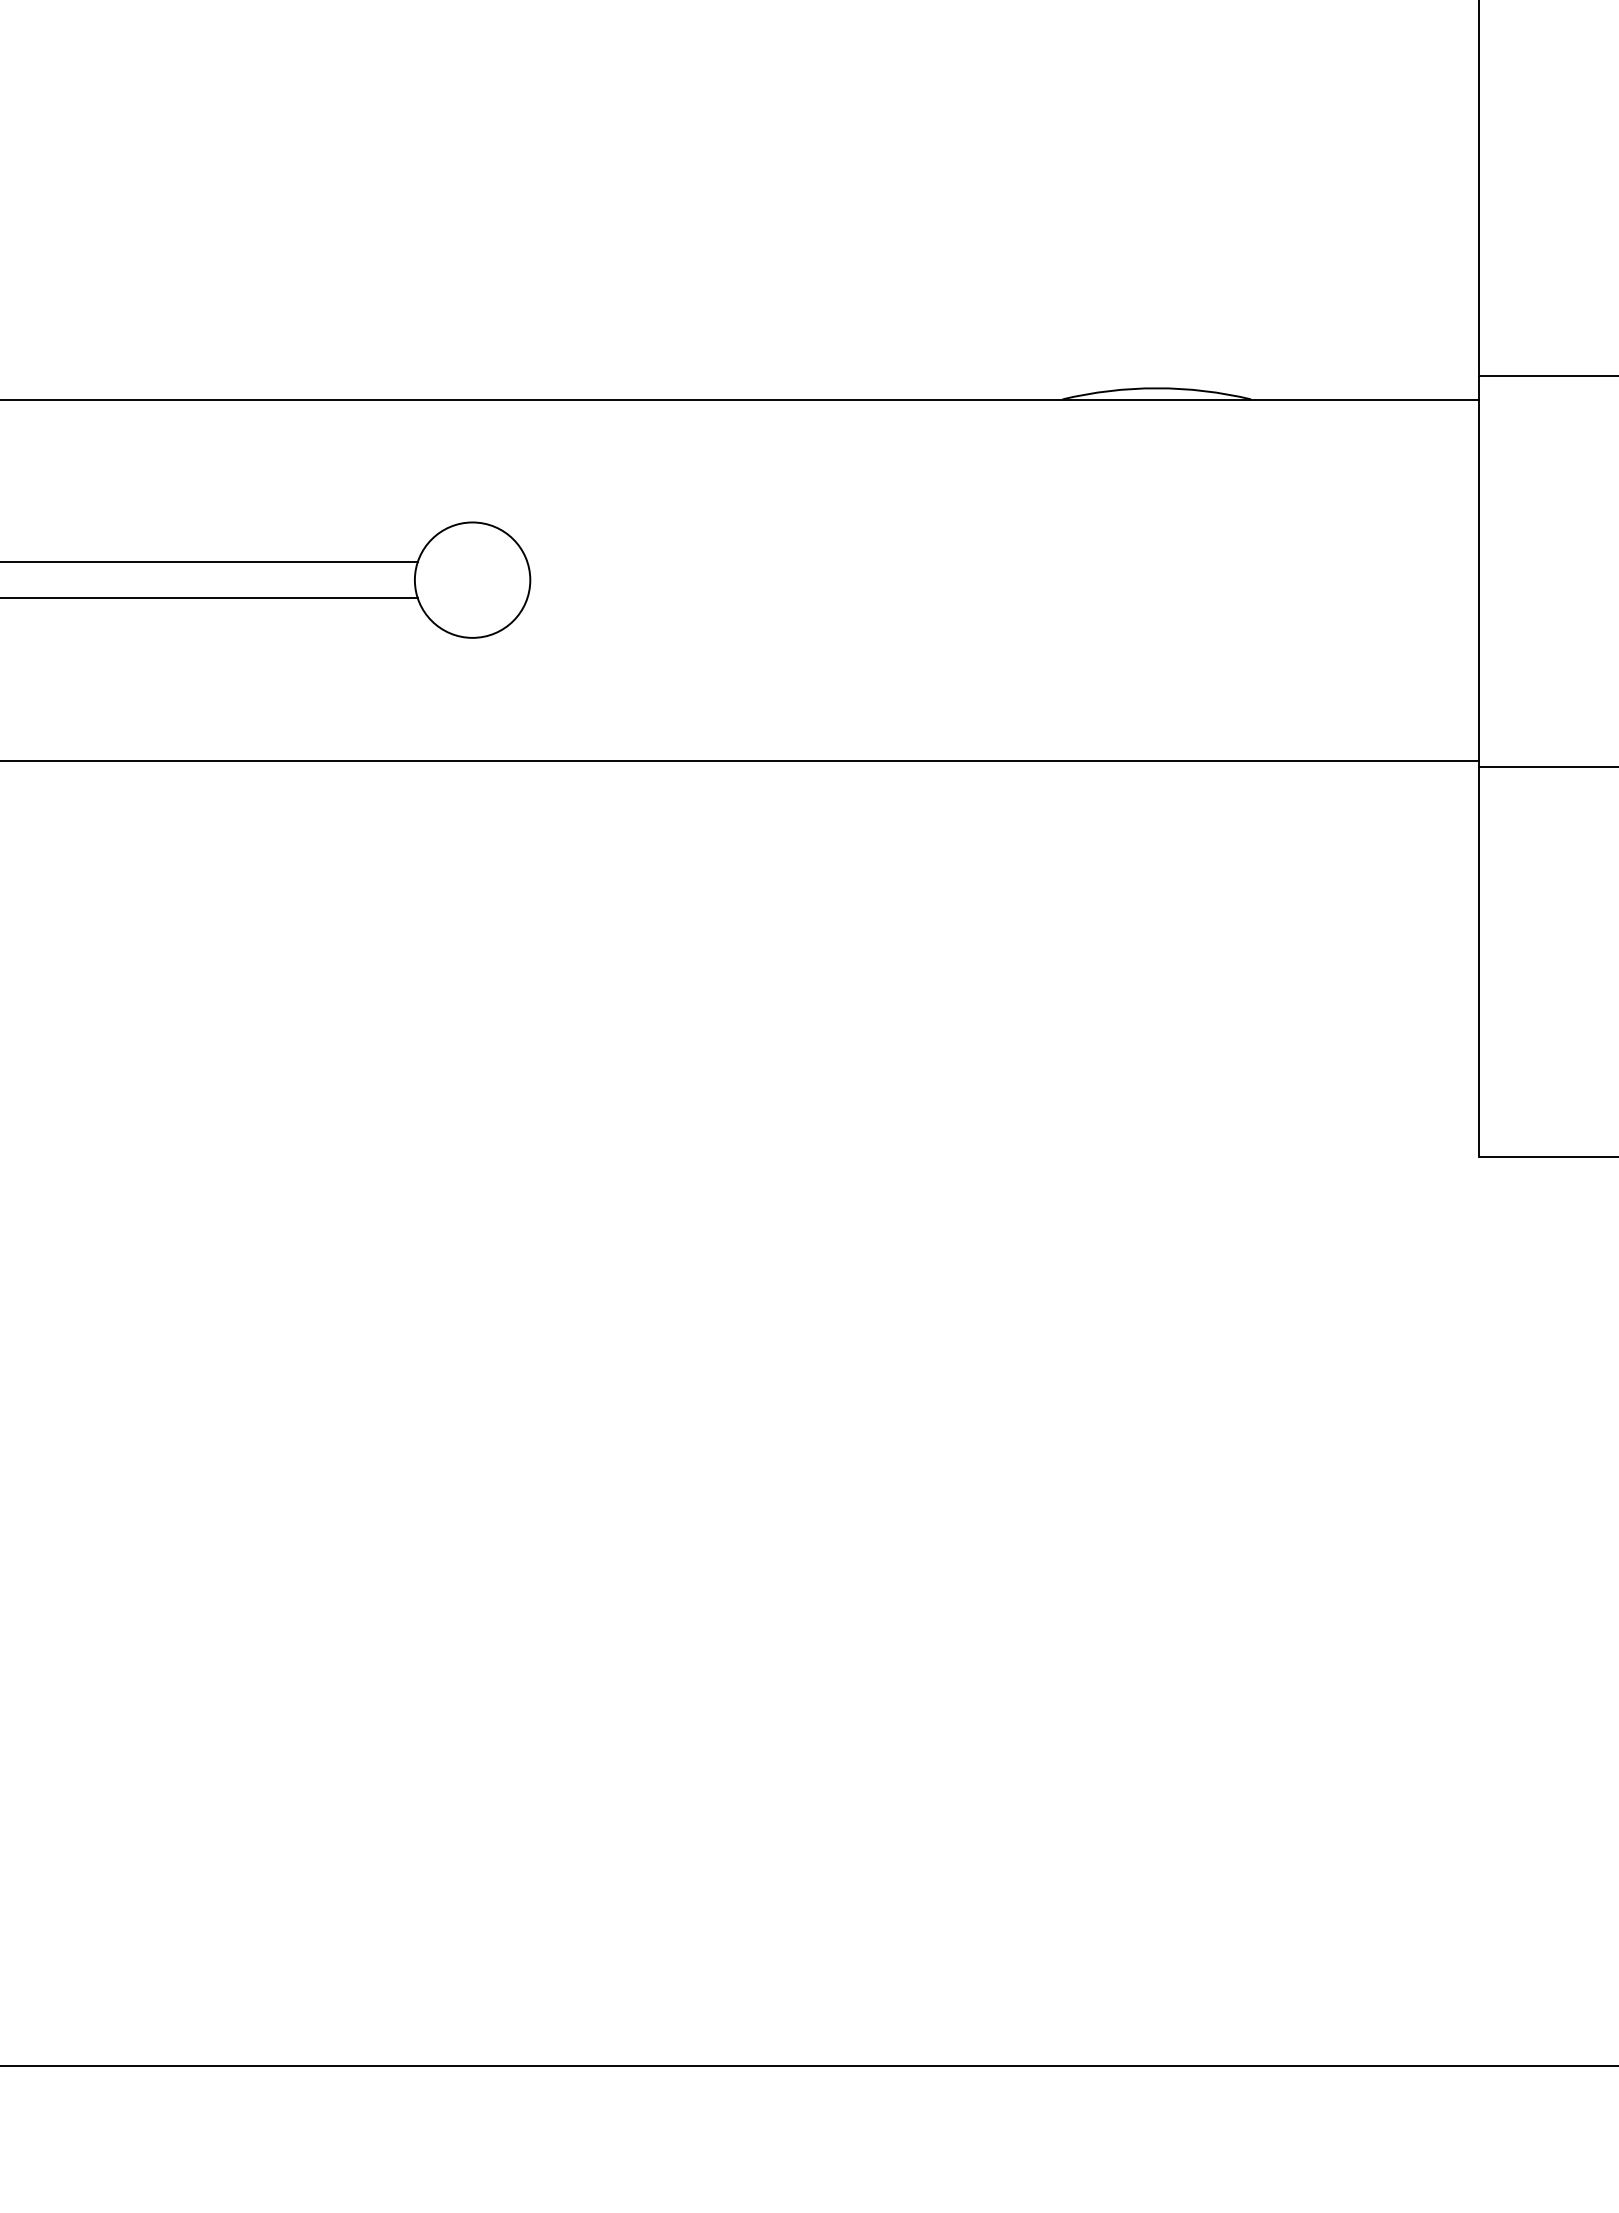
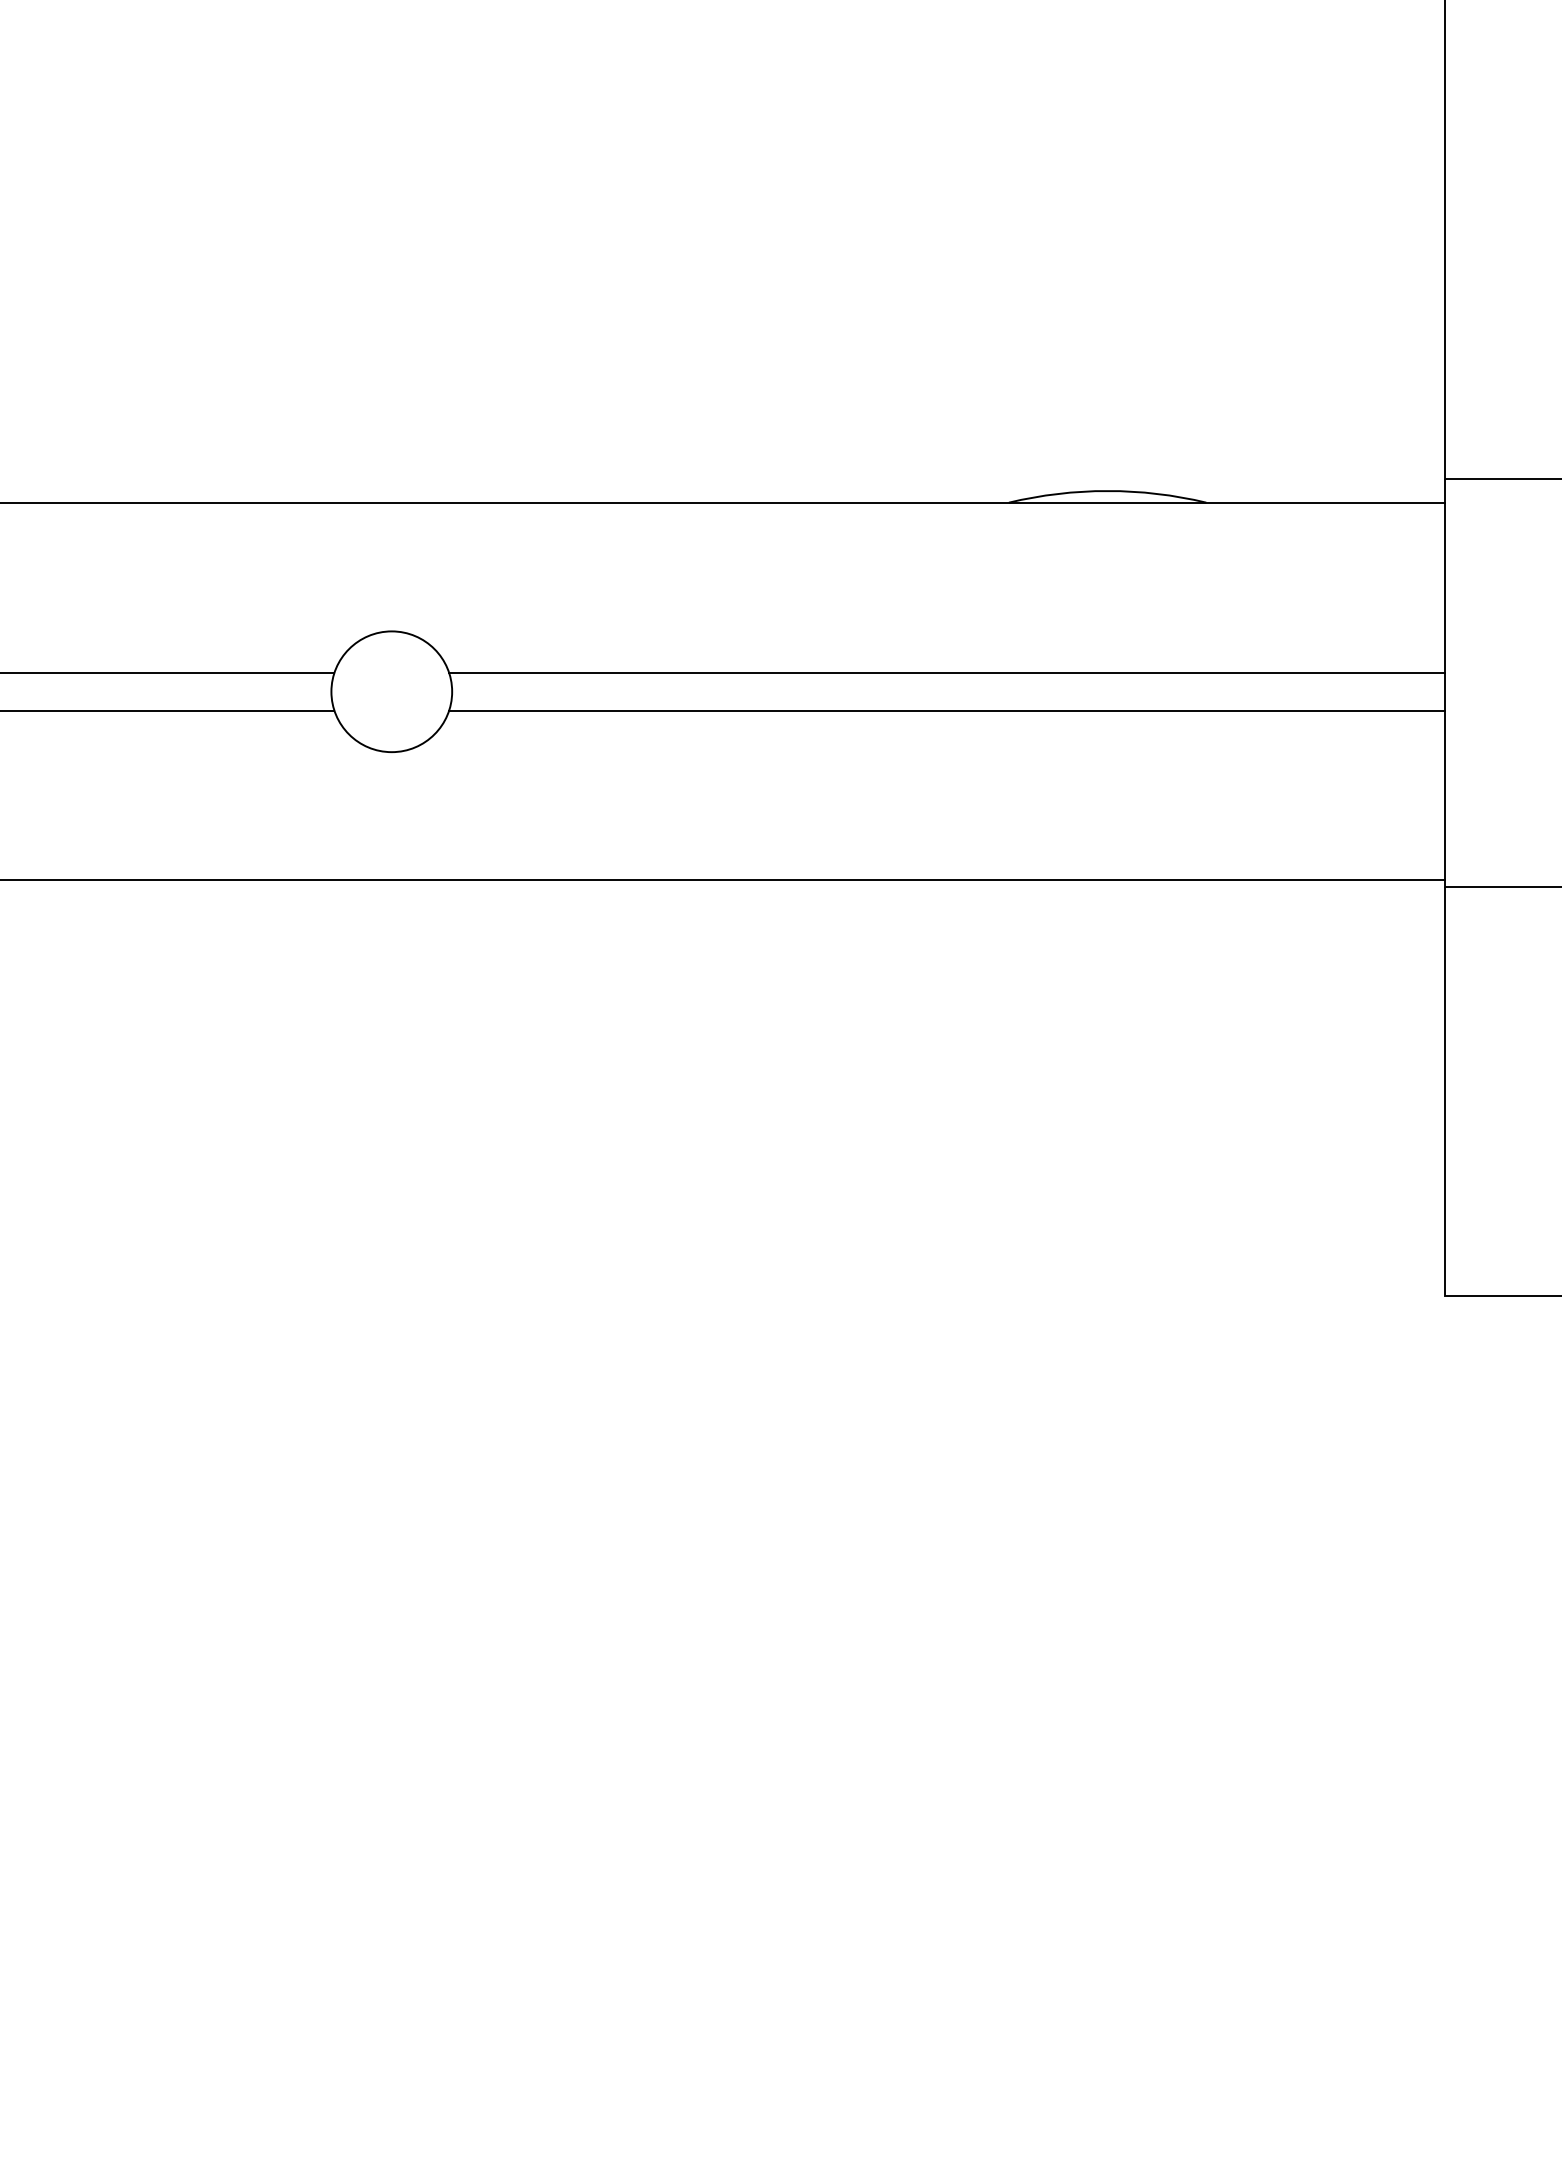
line: (1002, 562) -> (946, 673), added
line: (1002, 598) -> (946, 710), added

